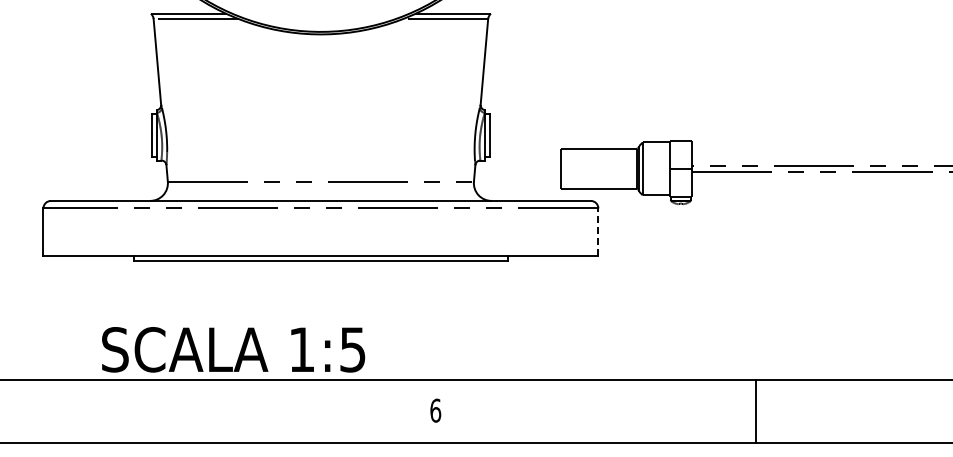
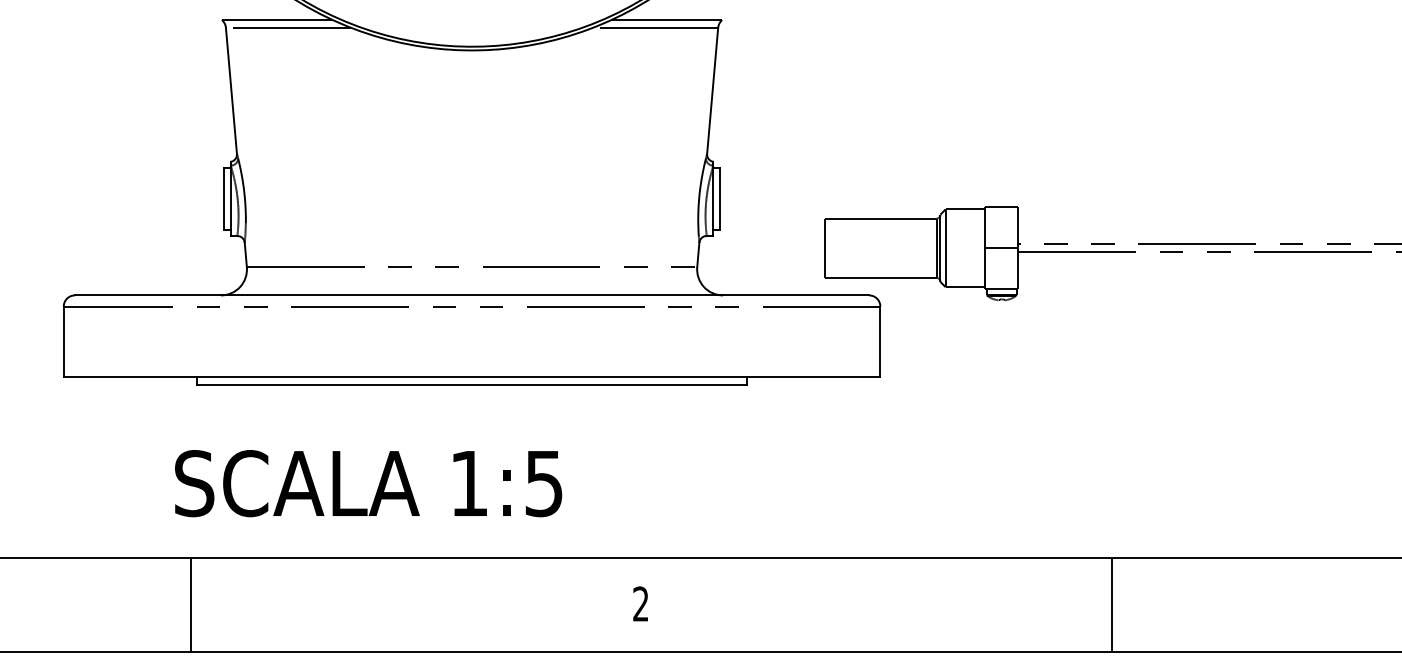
line: (598, 232) -> (880, 341), dashed -> solid
text: (233, 349) -> (368, 483), moved
text: (435, 410) -> (640, 603), 6 -> 2
line: (129, 411) -> (190, 605), added

